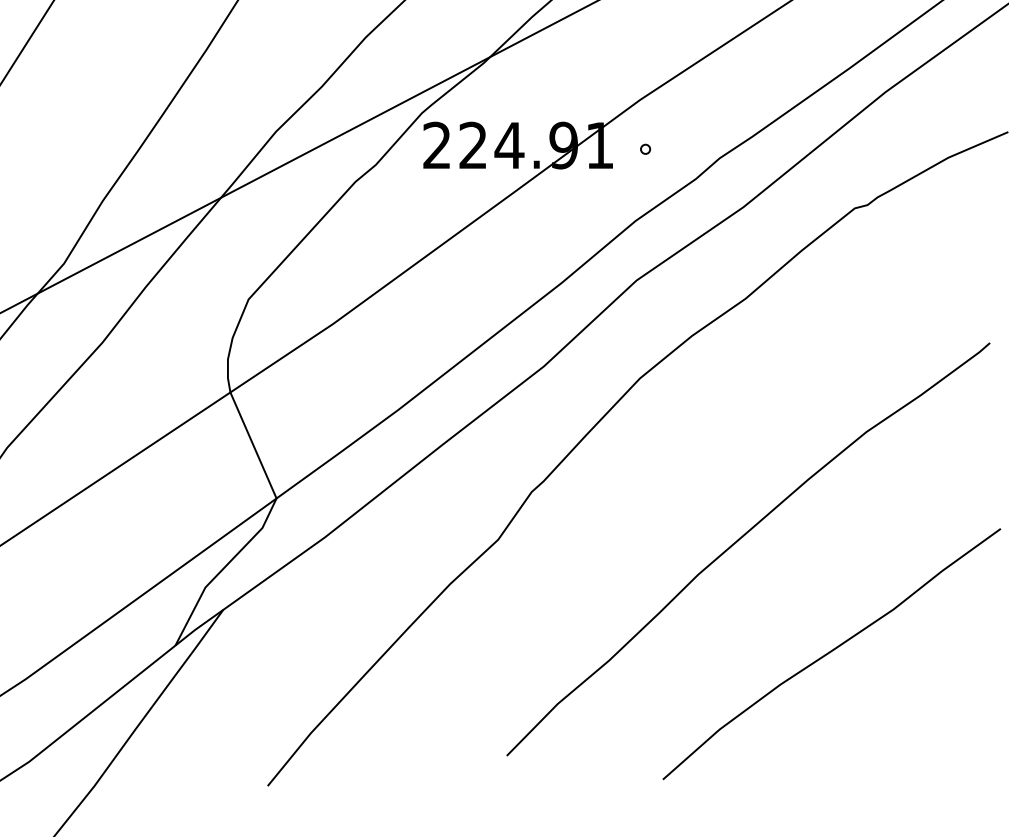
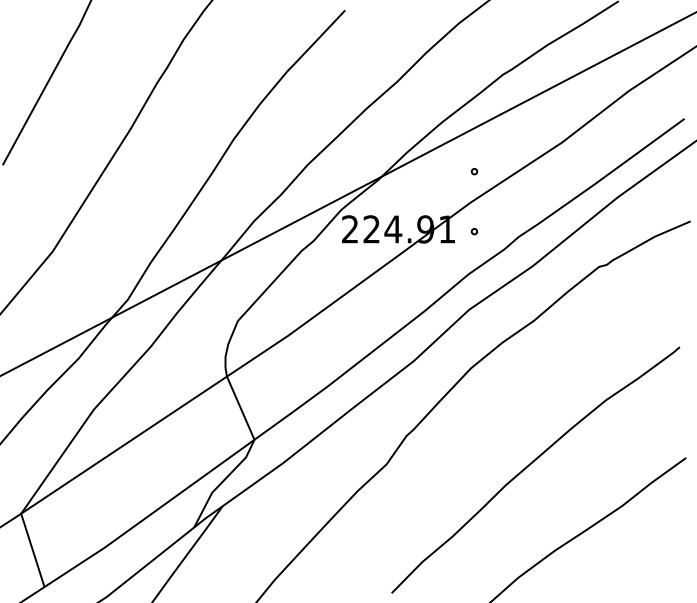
part: (645, 48) -> (474, 171), added

